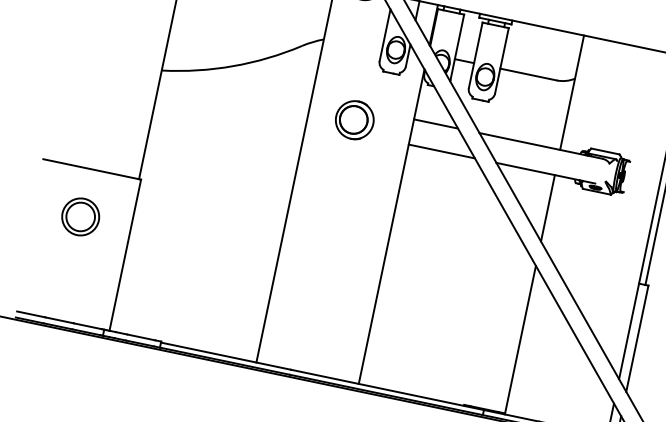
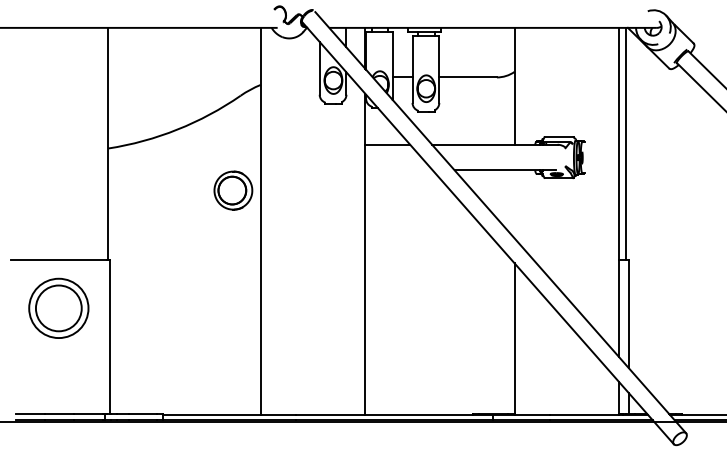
part: (354, 120) -> (233, 190), moved
line: (441, 151) -> (398, 170), removed
line: (547, 208) -> (514, 204), removed
part: (80, 216) -> (58, 308), size x1.6

